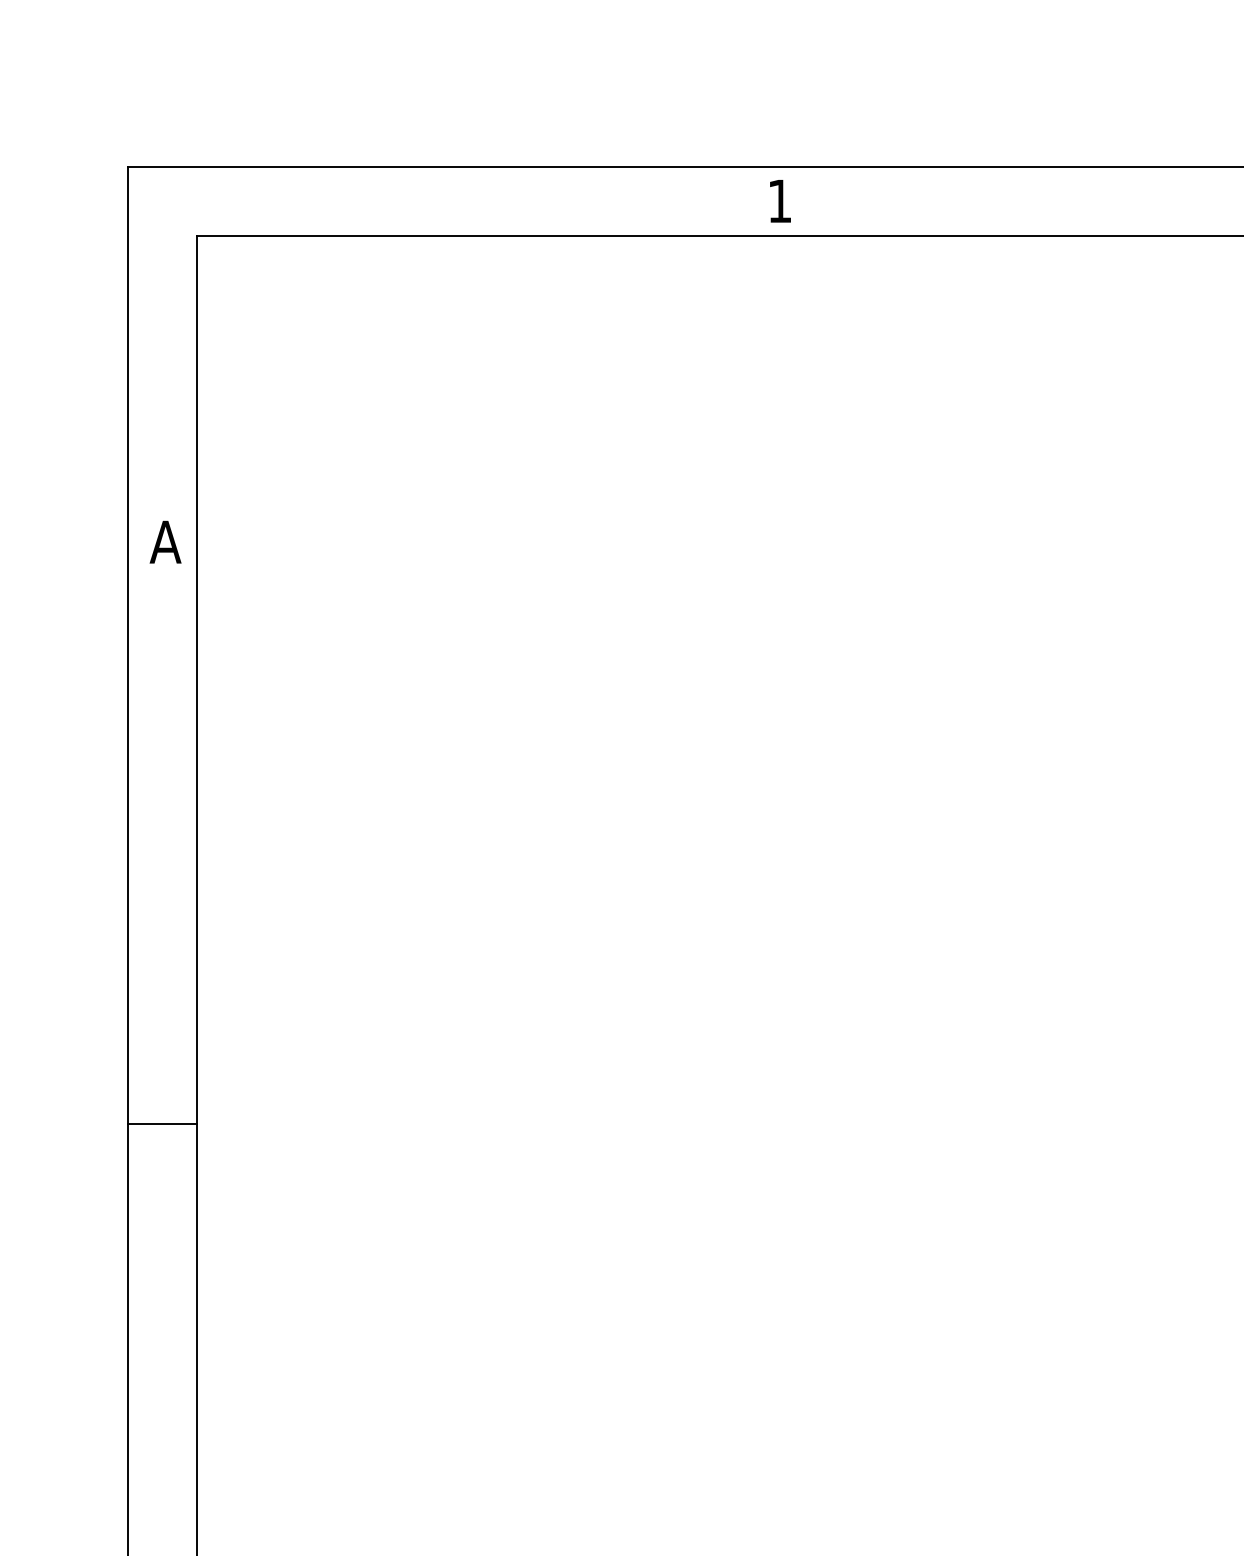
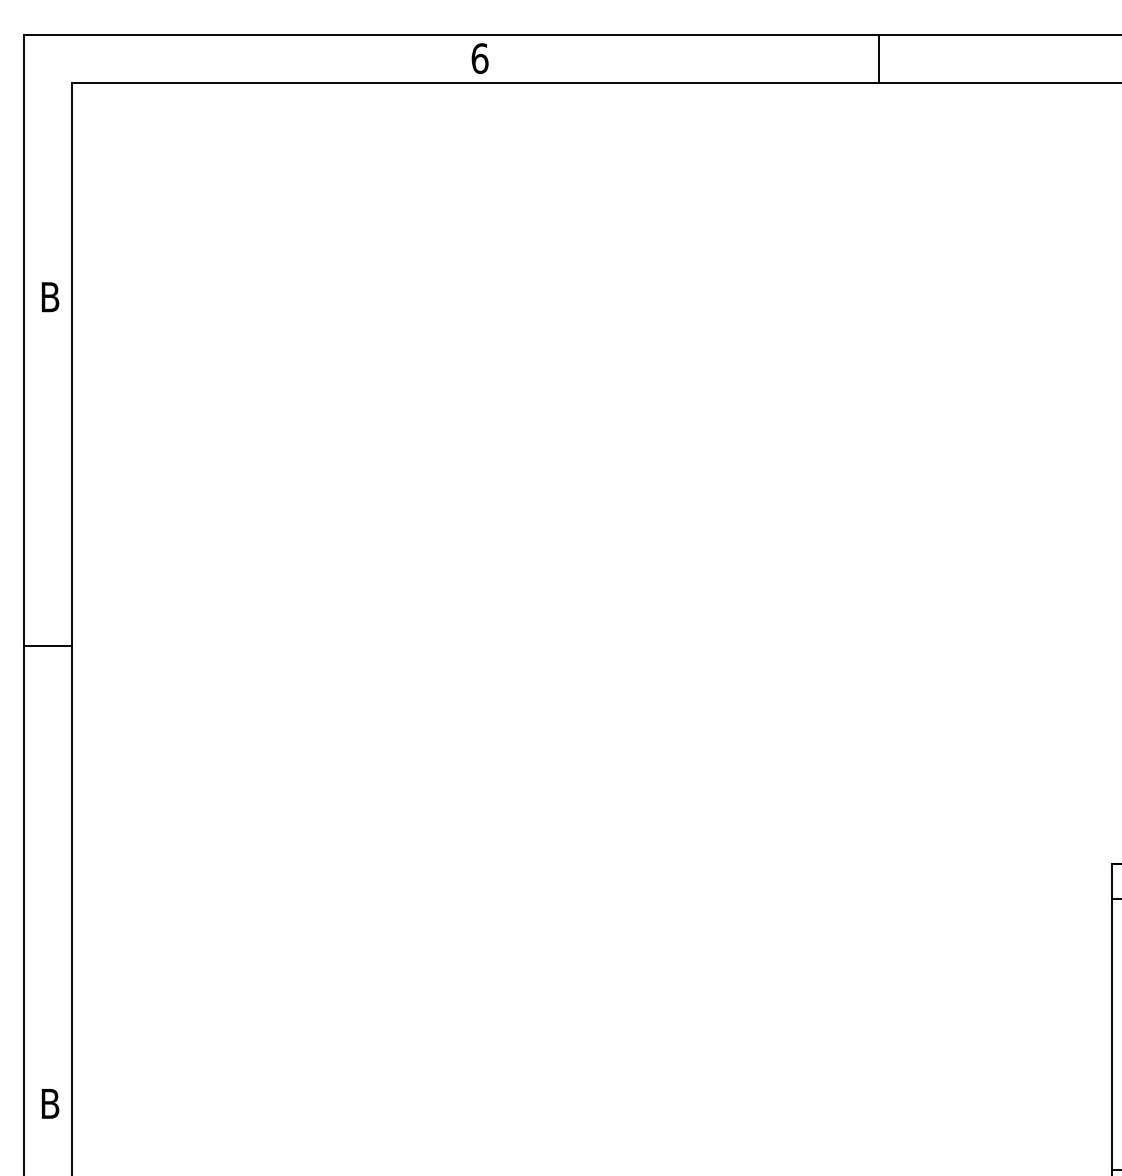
text: (779, 201) -> (479, 58), 1 -> 6
text: (166, 542) -> (50, 297), A -> B
line: (161, 1124) -> (47, 646), moved

